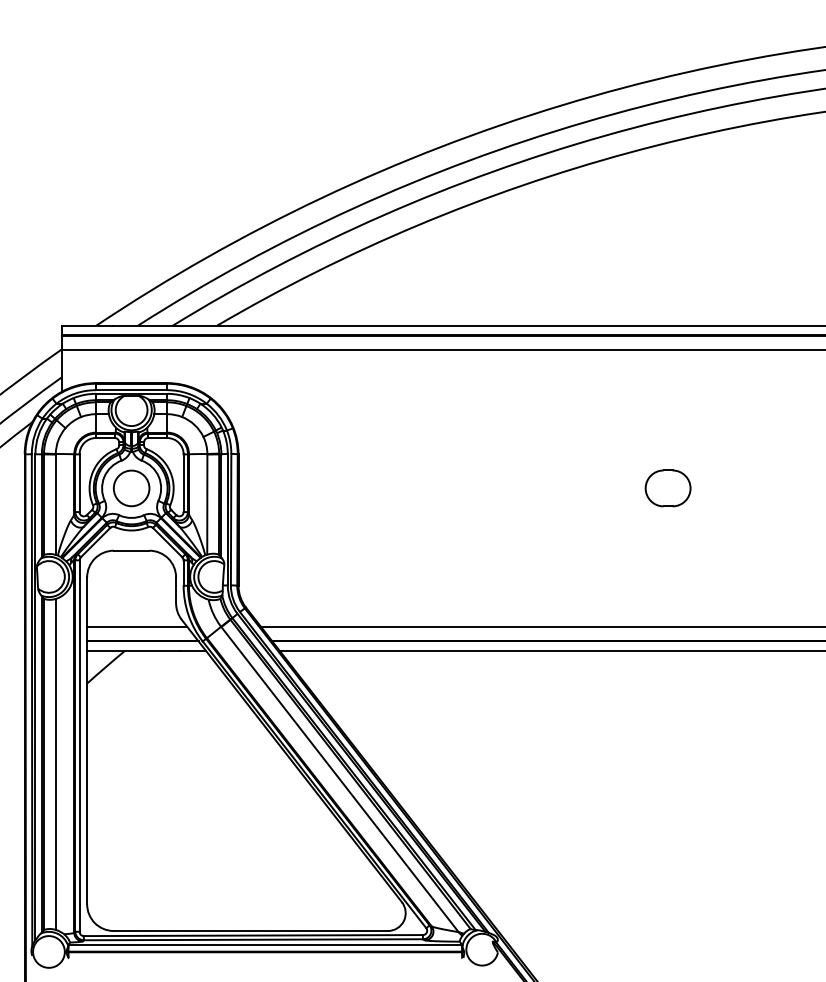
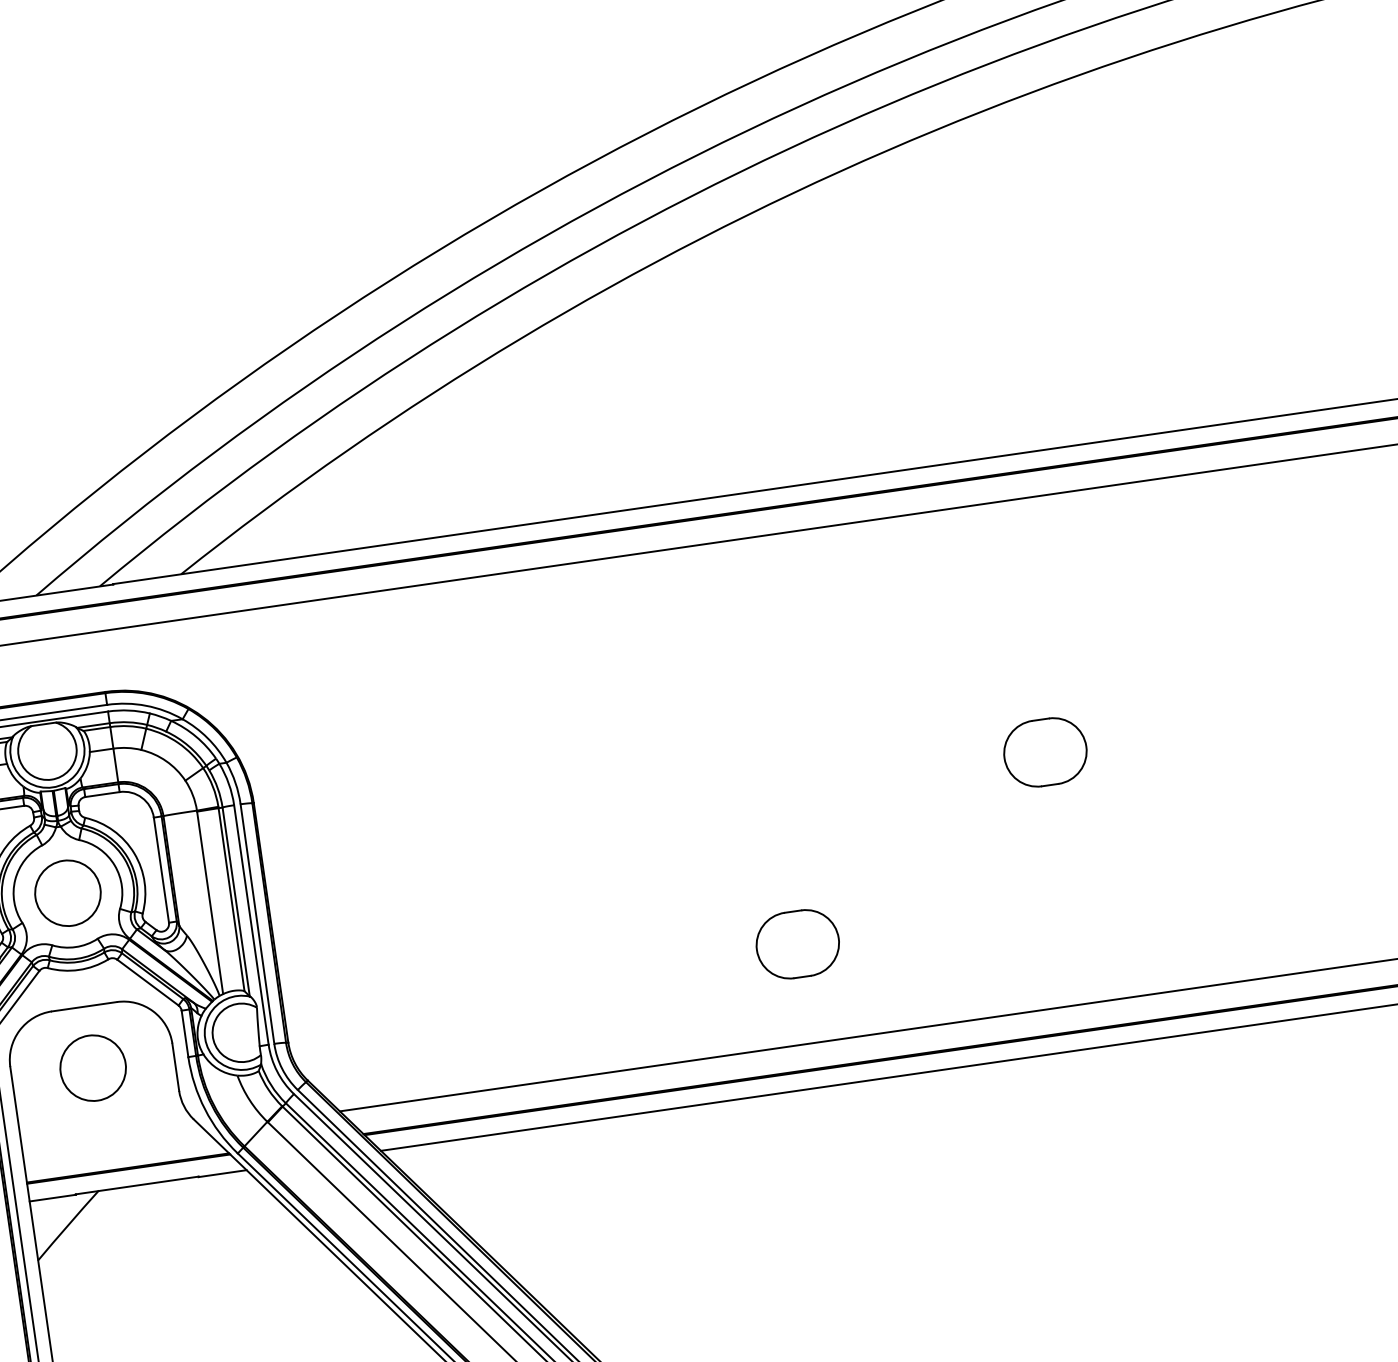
part: (519, 572) -> (796, 944), added
circle: (131, 584) -> (92, 1068), added
line: (137, 626) -> (114, 1143), removed

